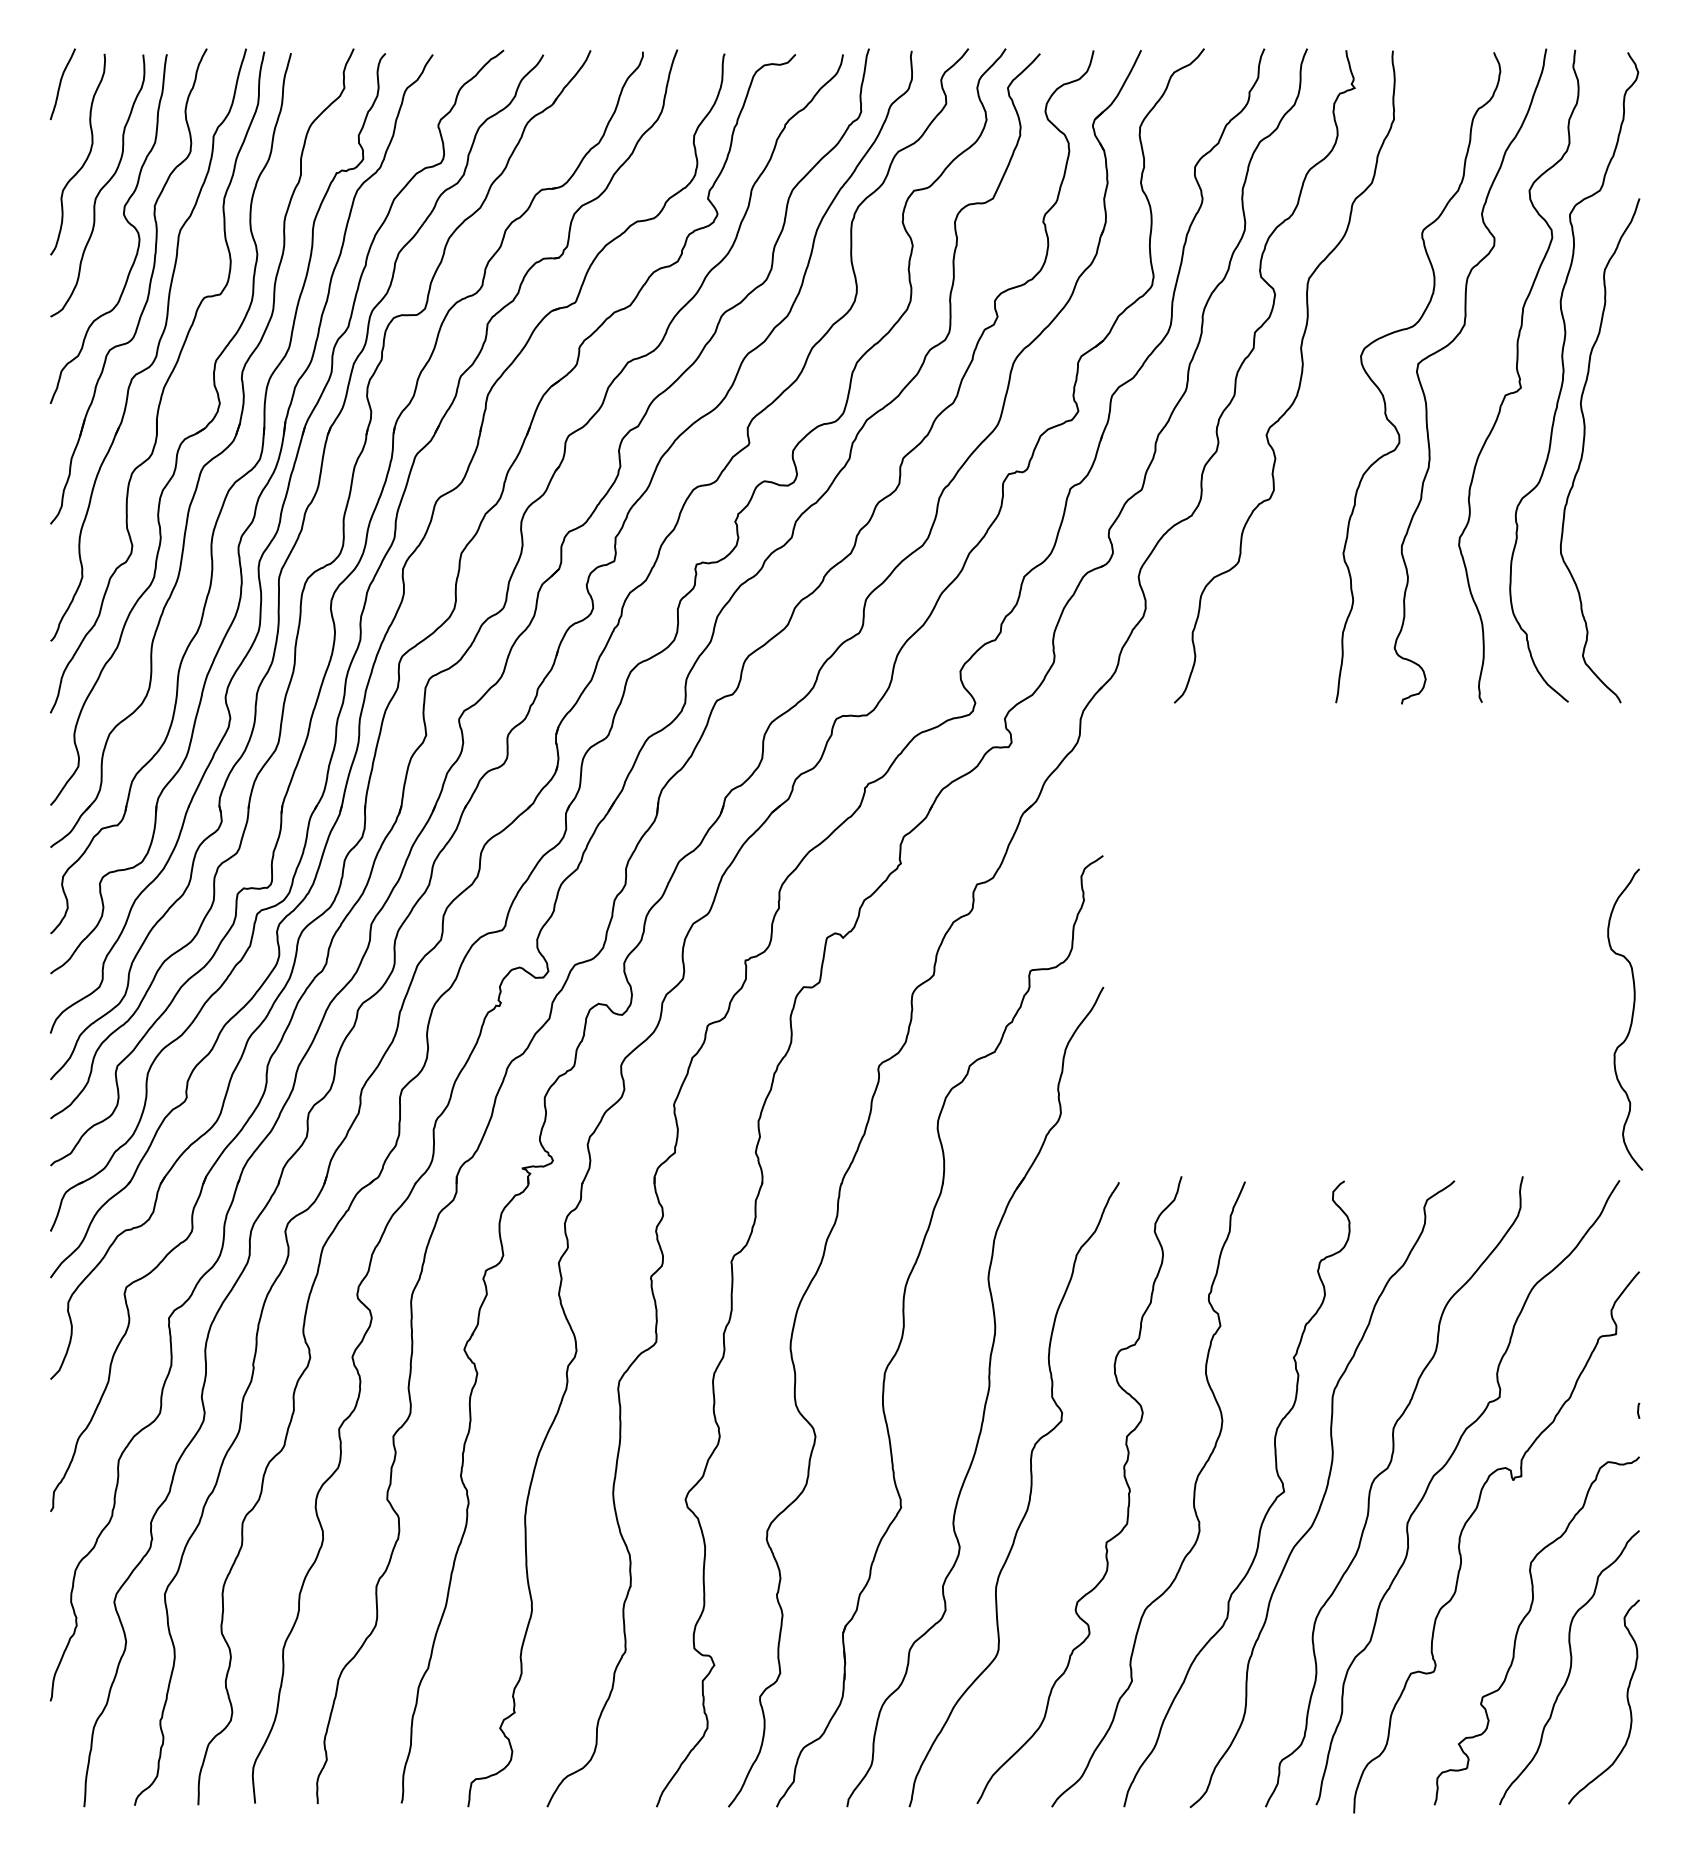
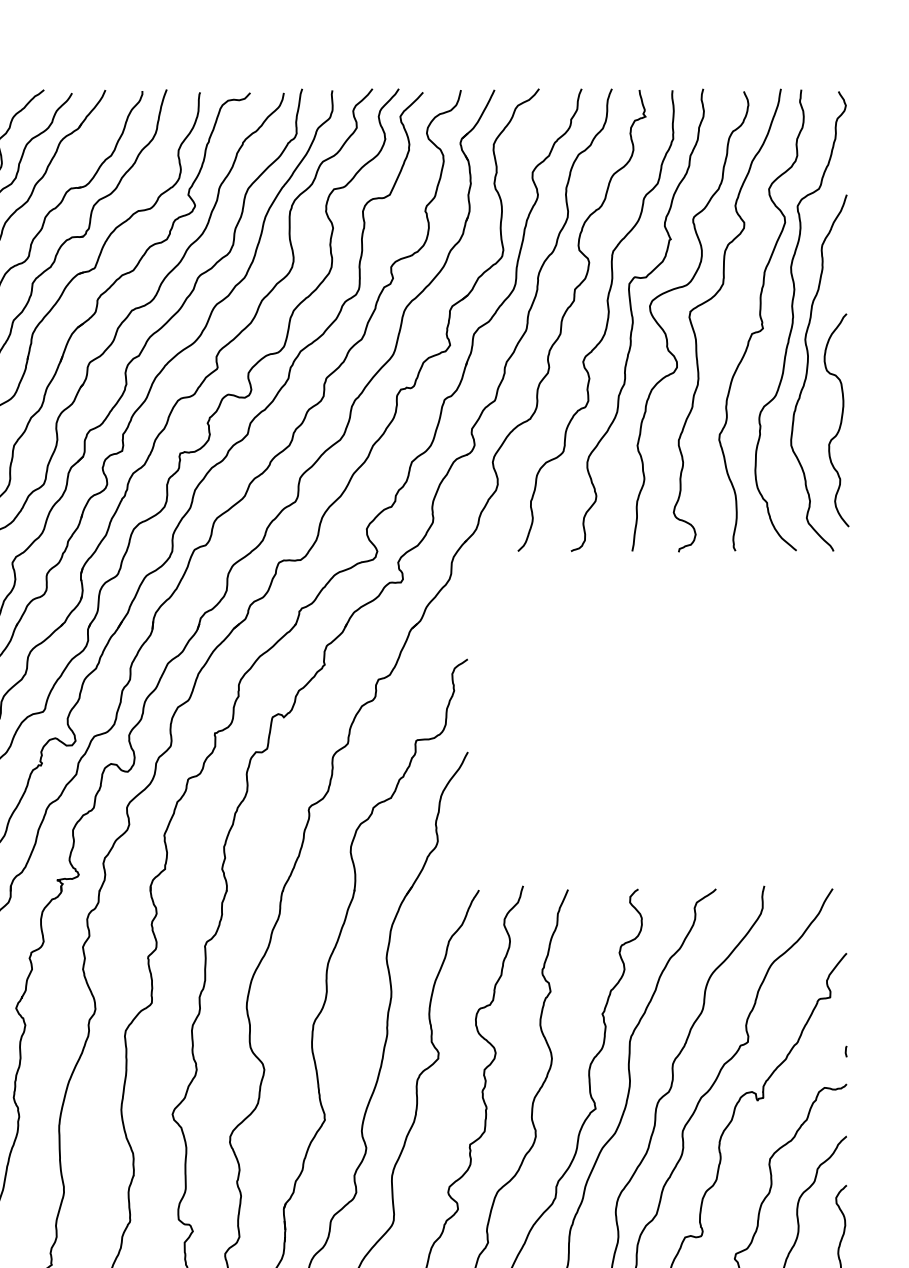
curve: (1337, 375) -> (633, 319), added
curve: (1630, 1021) -> (840, 421), moved

